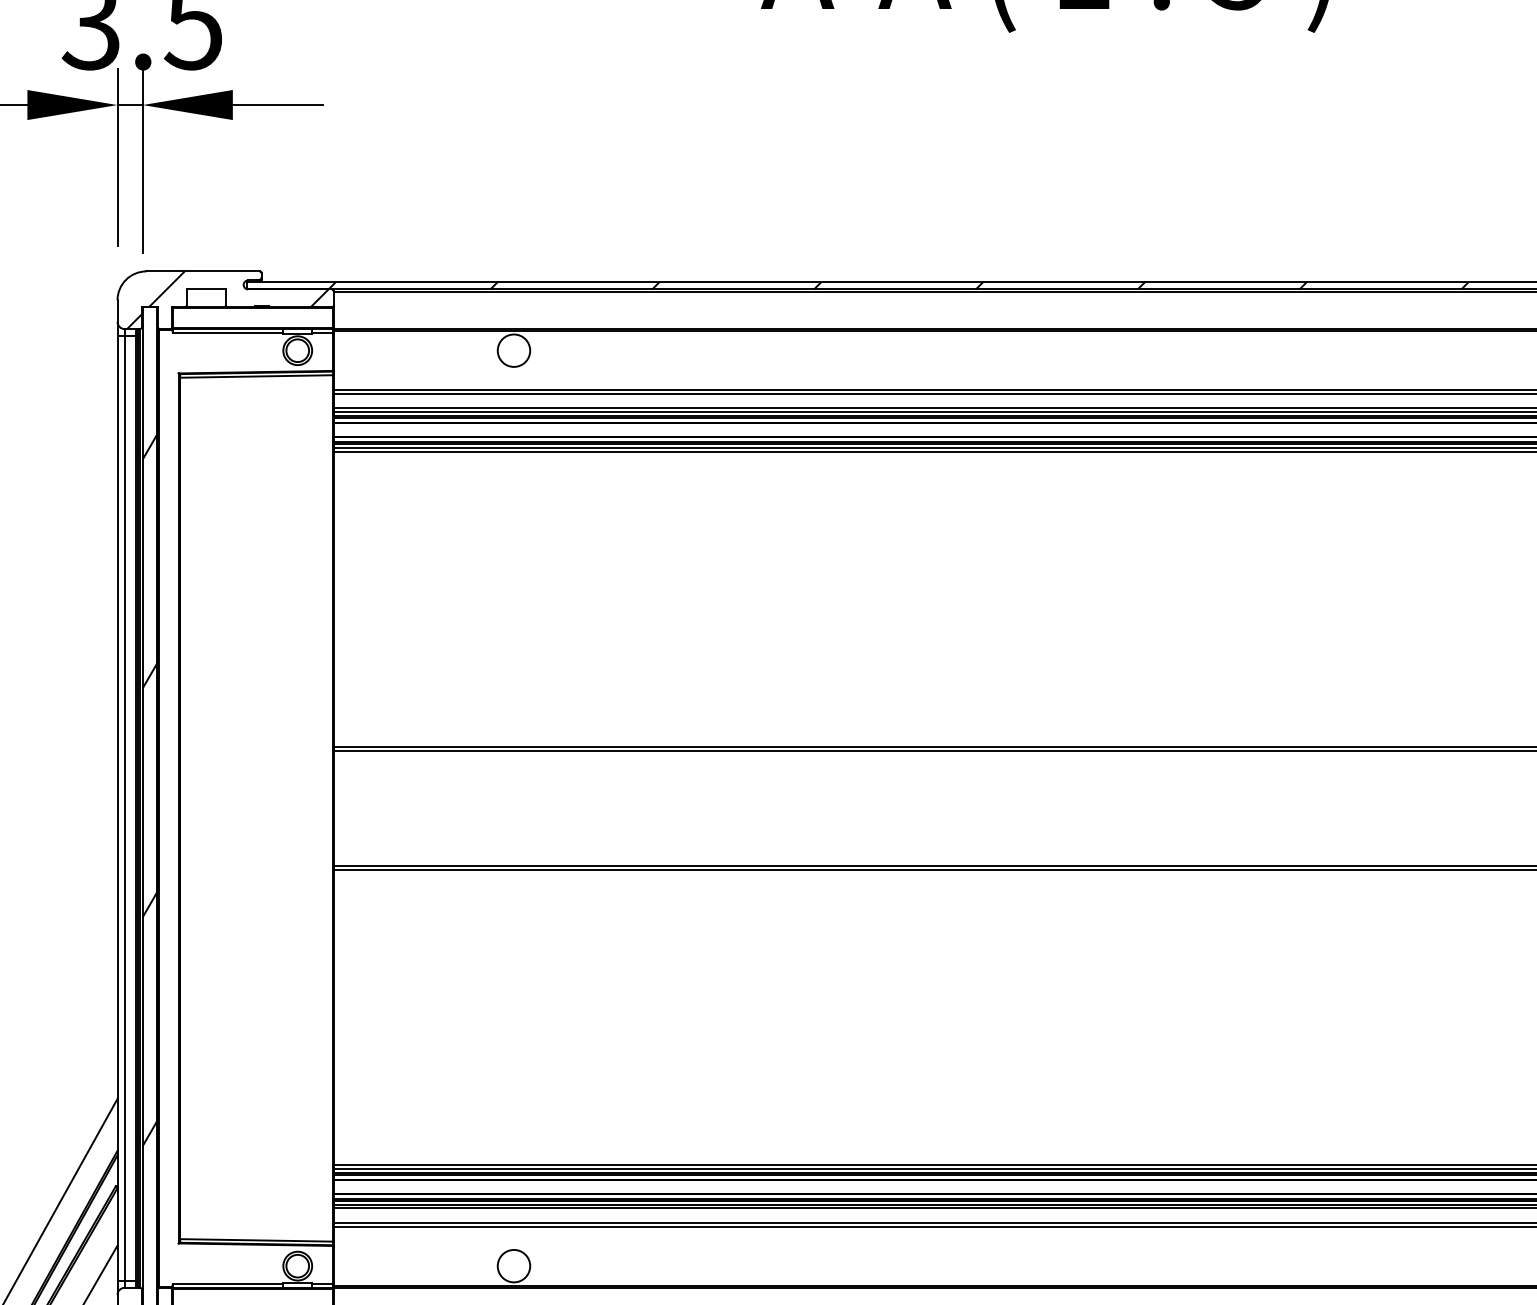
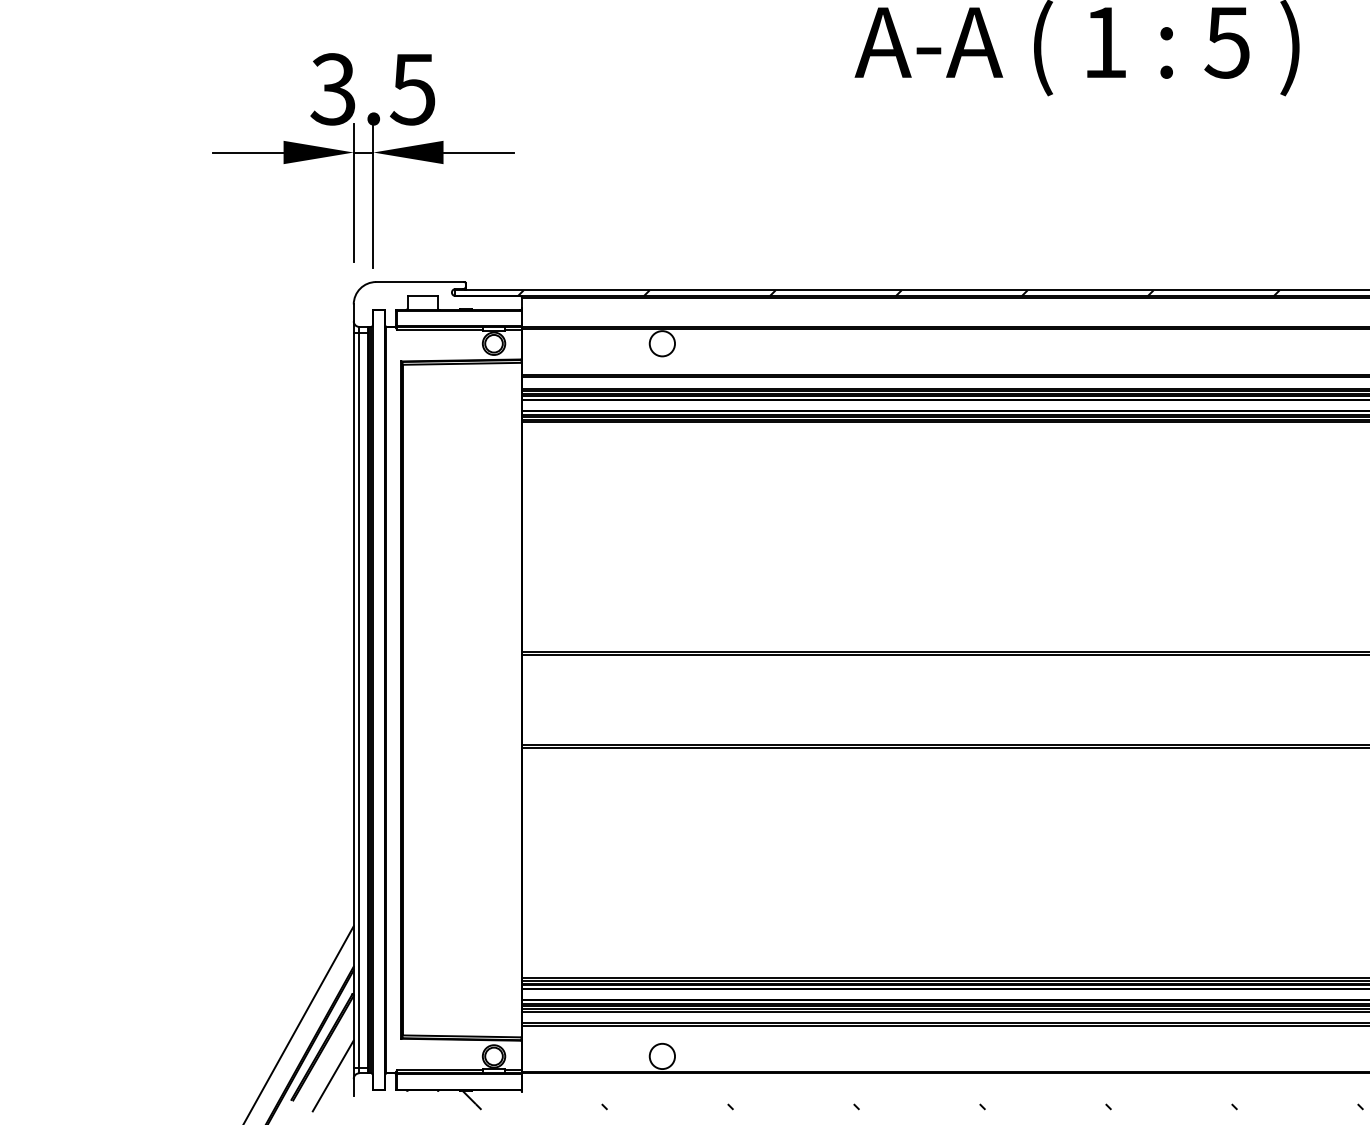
hatch: (227, 300) -> (439, 304), removed
hatch: (149, 789) -> (378, 685), removed

